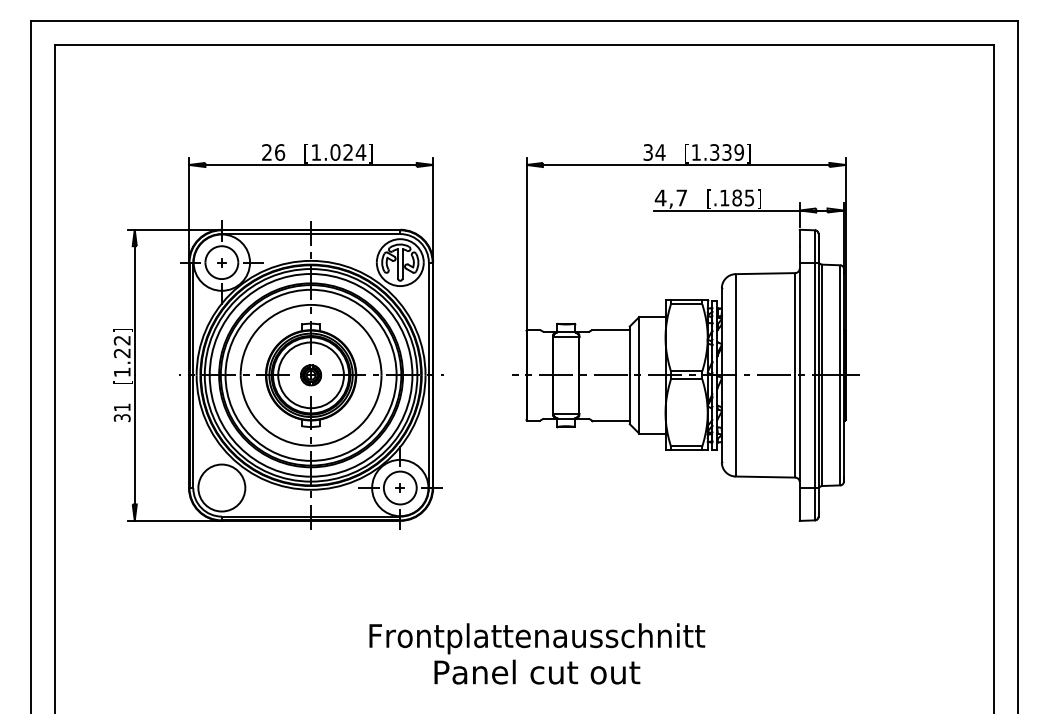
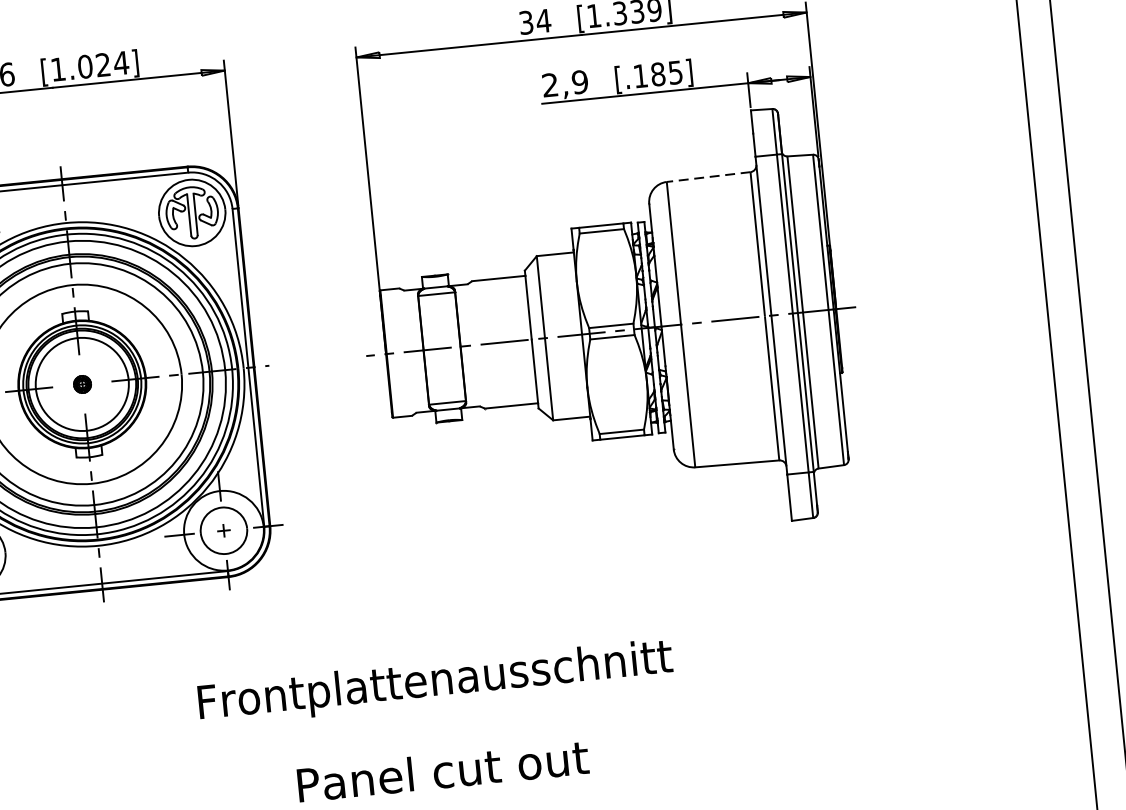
text: (670, 197) -> (564, 83), 4,7 -> 2,9
line: (765, 273) -> (708, 176), solid -> dashed
part: (311, 375) -> (82, 384), size x0.6
text: (537, 638) -> (435, 682), moved

